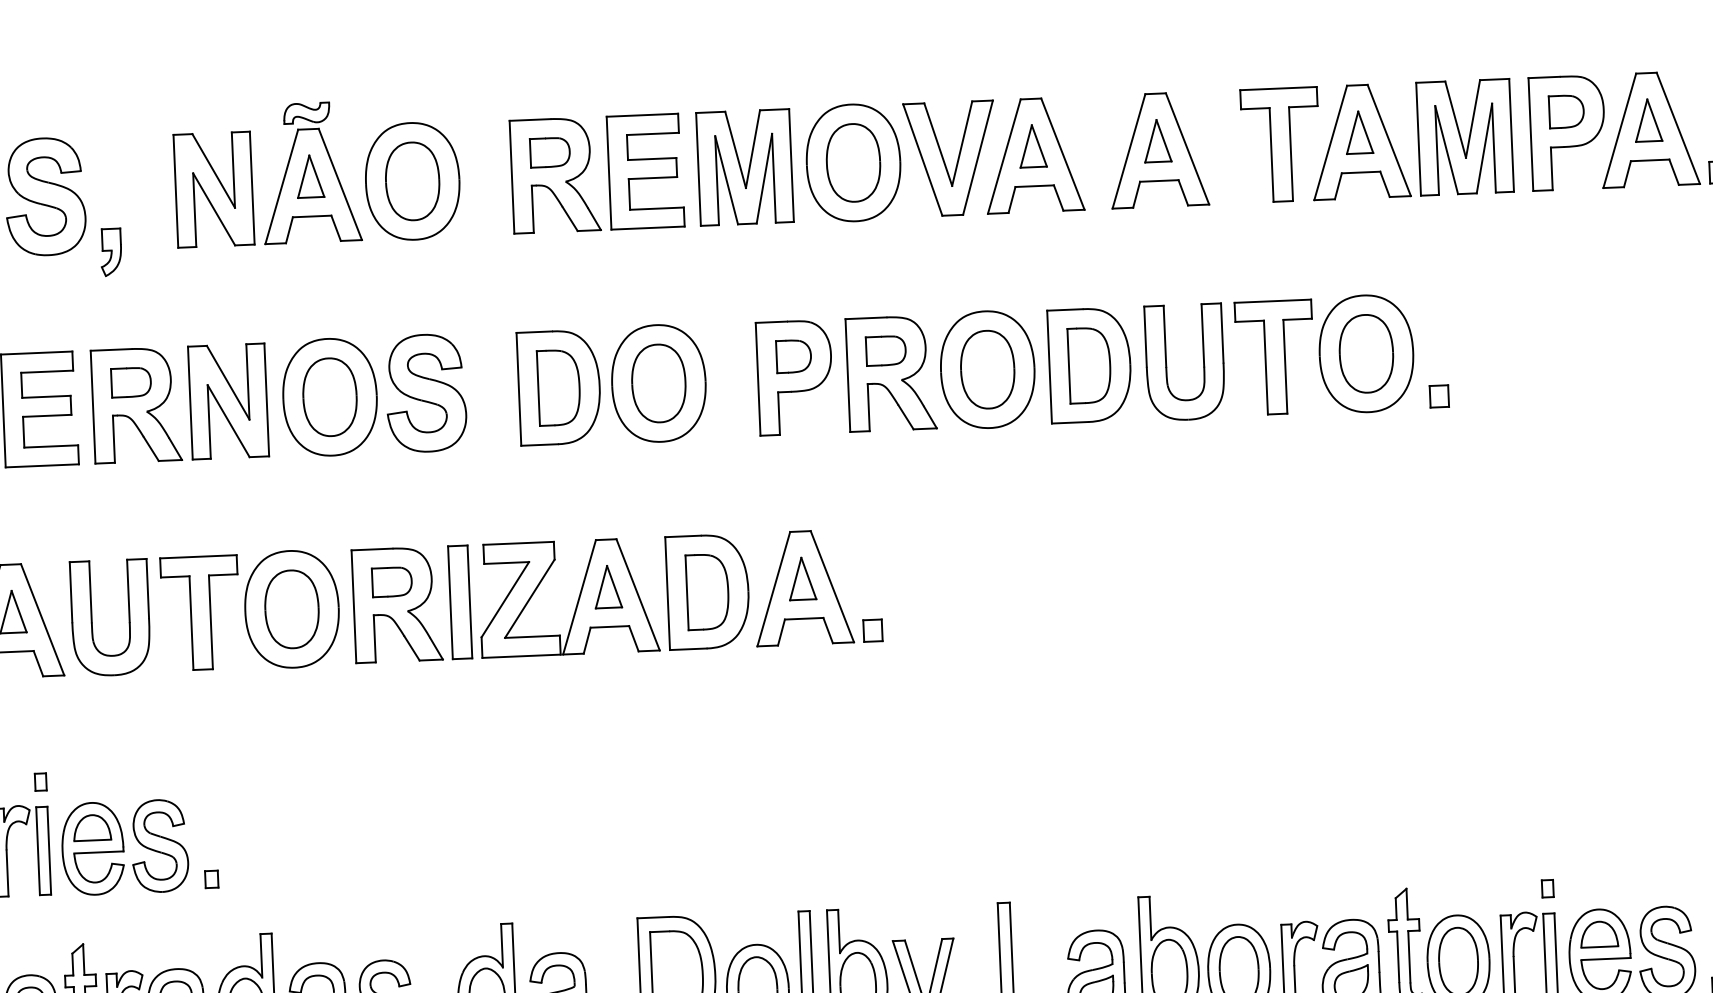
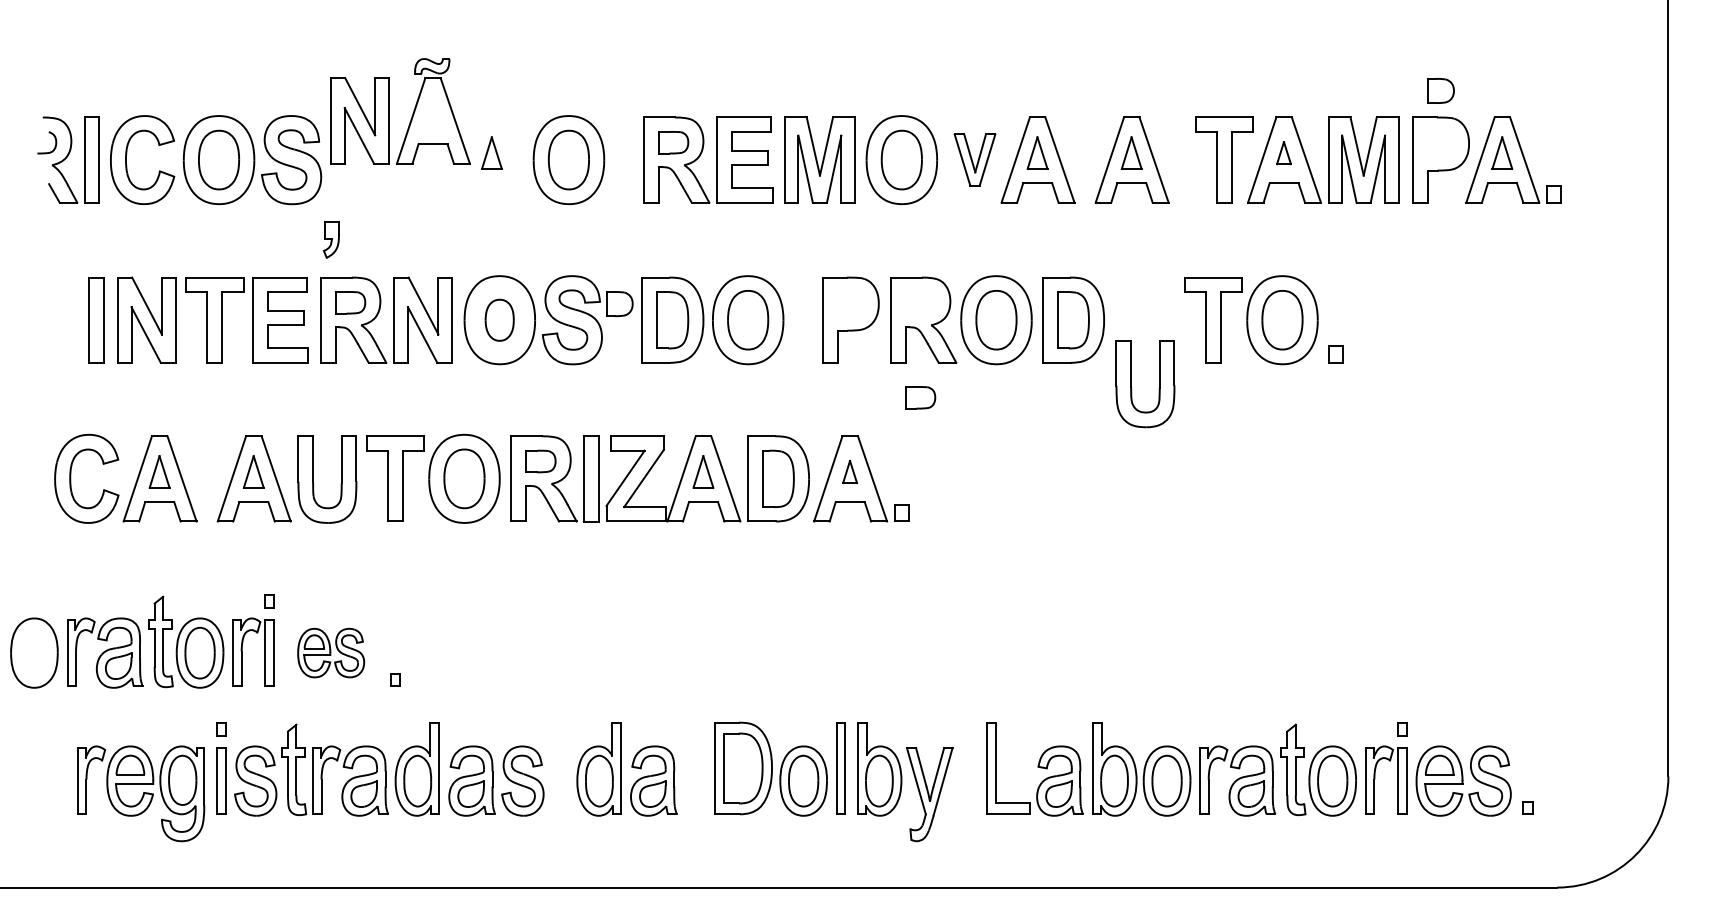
part: (1565, 111) -> (1440, 90), moved
part: (1358, 131) -> (1283, 152), size x0.7
part: (949, 158) -> (974, 159), size x0.6
part: (252, 175) -> (389, 111), moved
part: (109, 251) -> (330, 239), moved
part: (886, 350) -> (920, 397), moved
part: (793, 357) -> (619, 304), moved
part: (1168, 367) -> (1132, 387), moved
part: (329, 397) -> (499, 320), size x0.7
part: (801, 578) -> (849, 471), size x0.7
part: (125, 846) -> (331, 652), size x0.7

